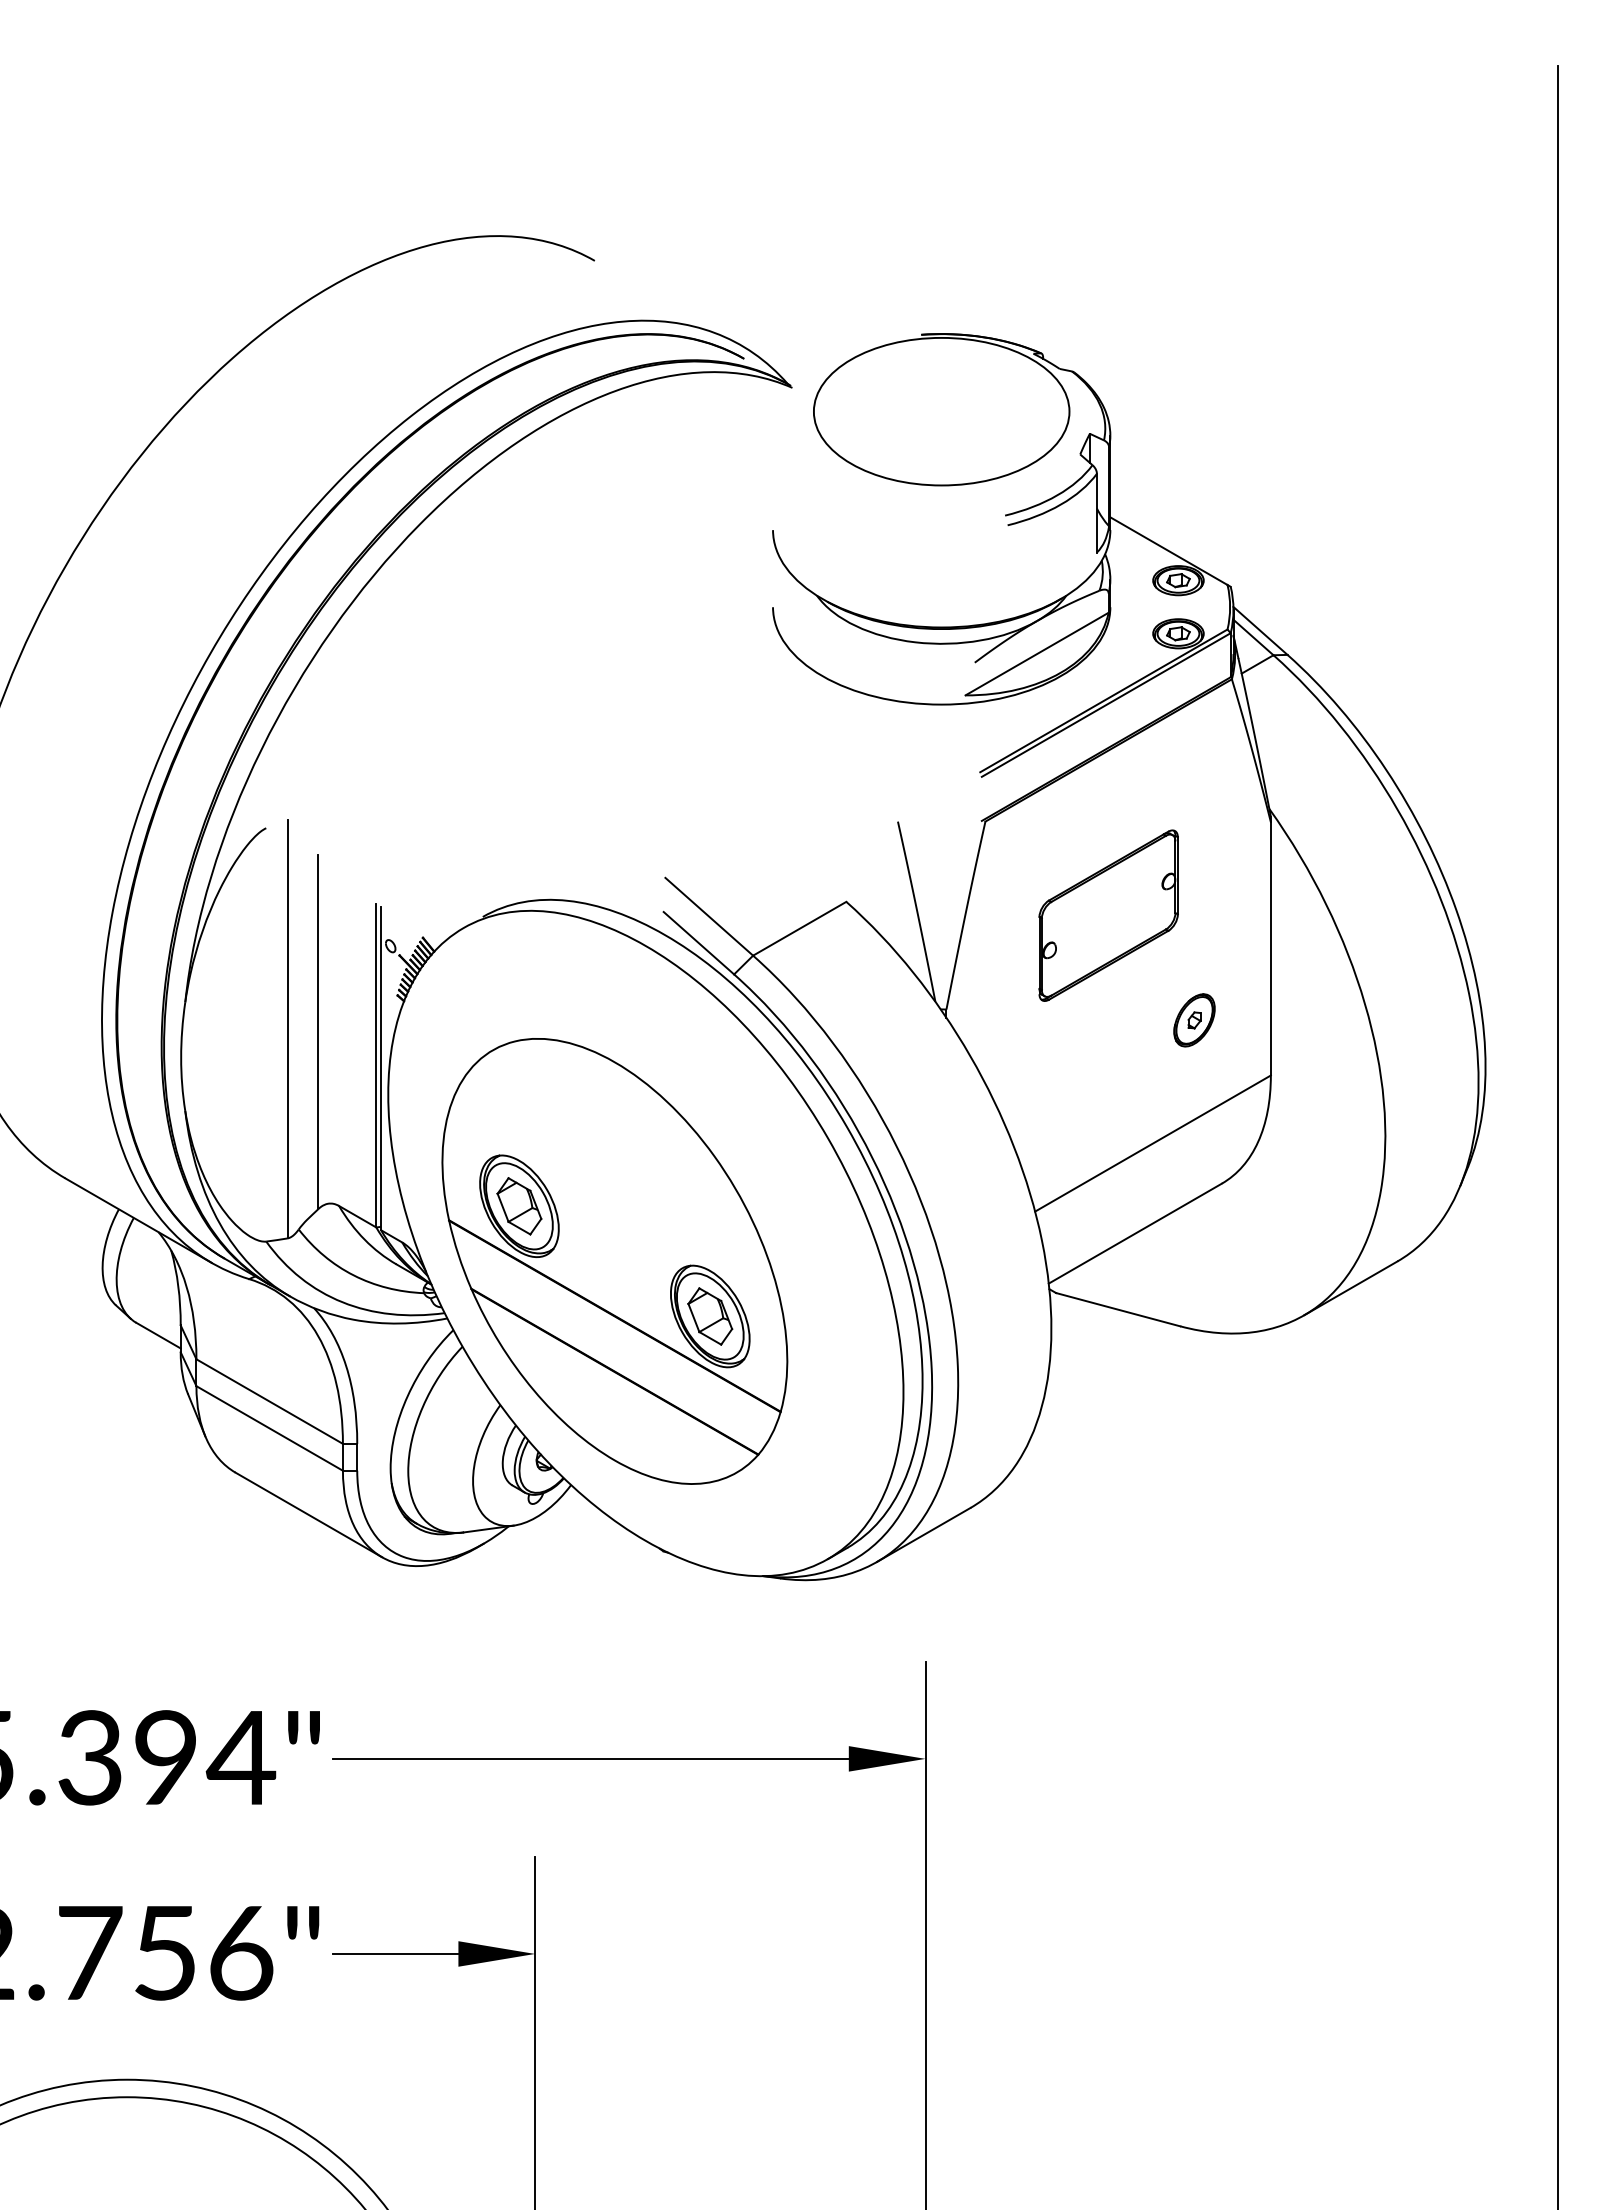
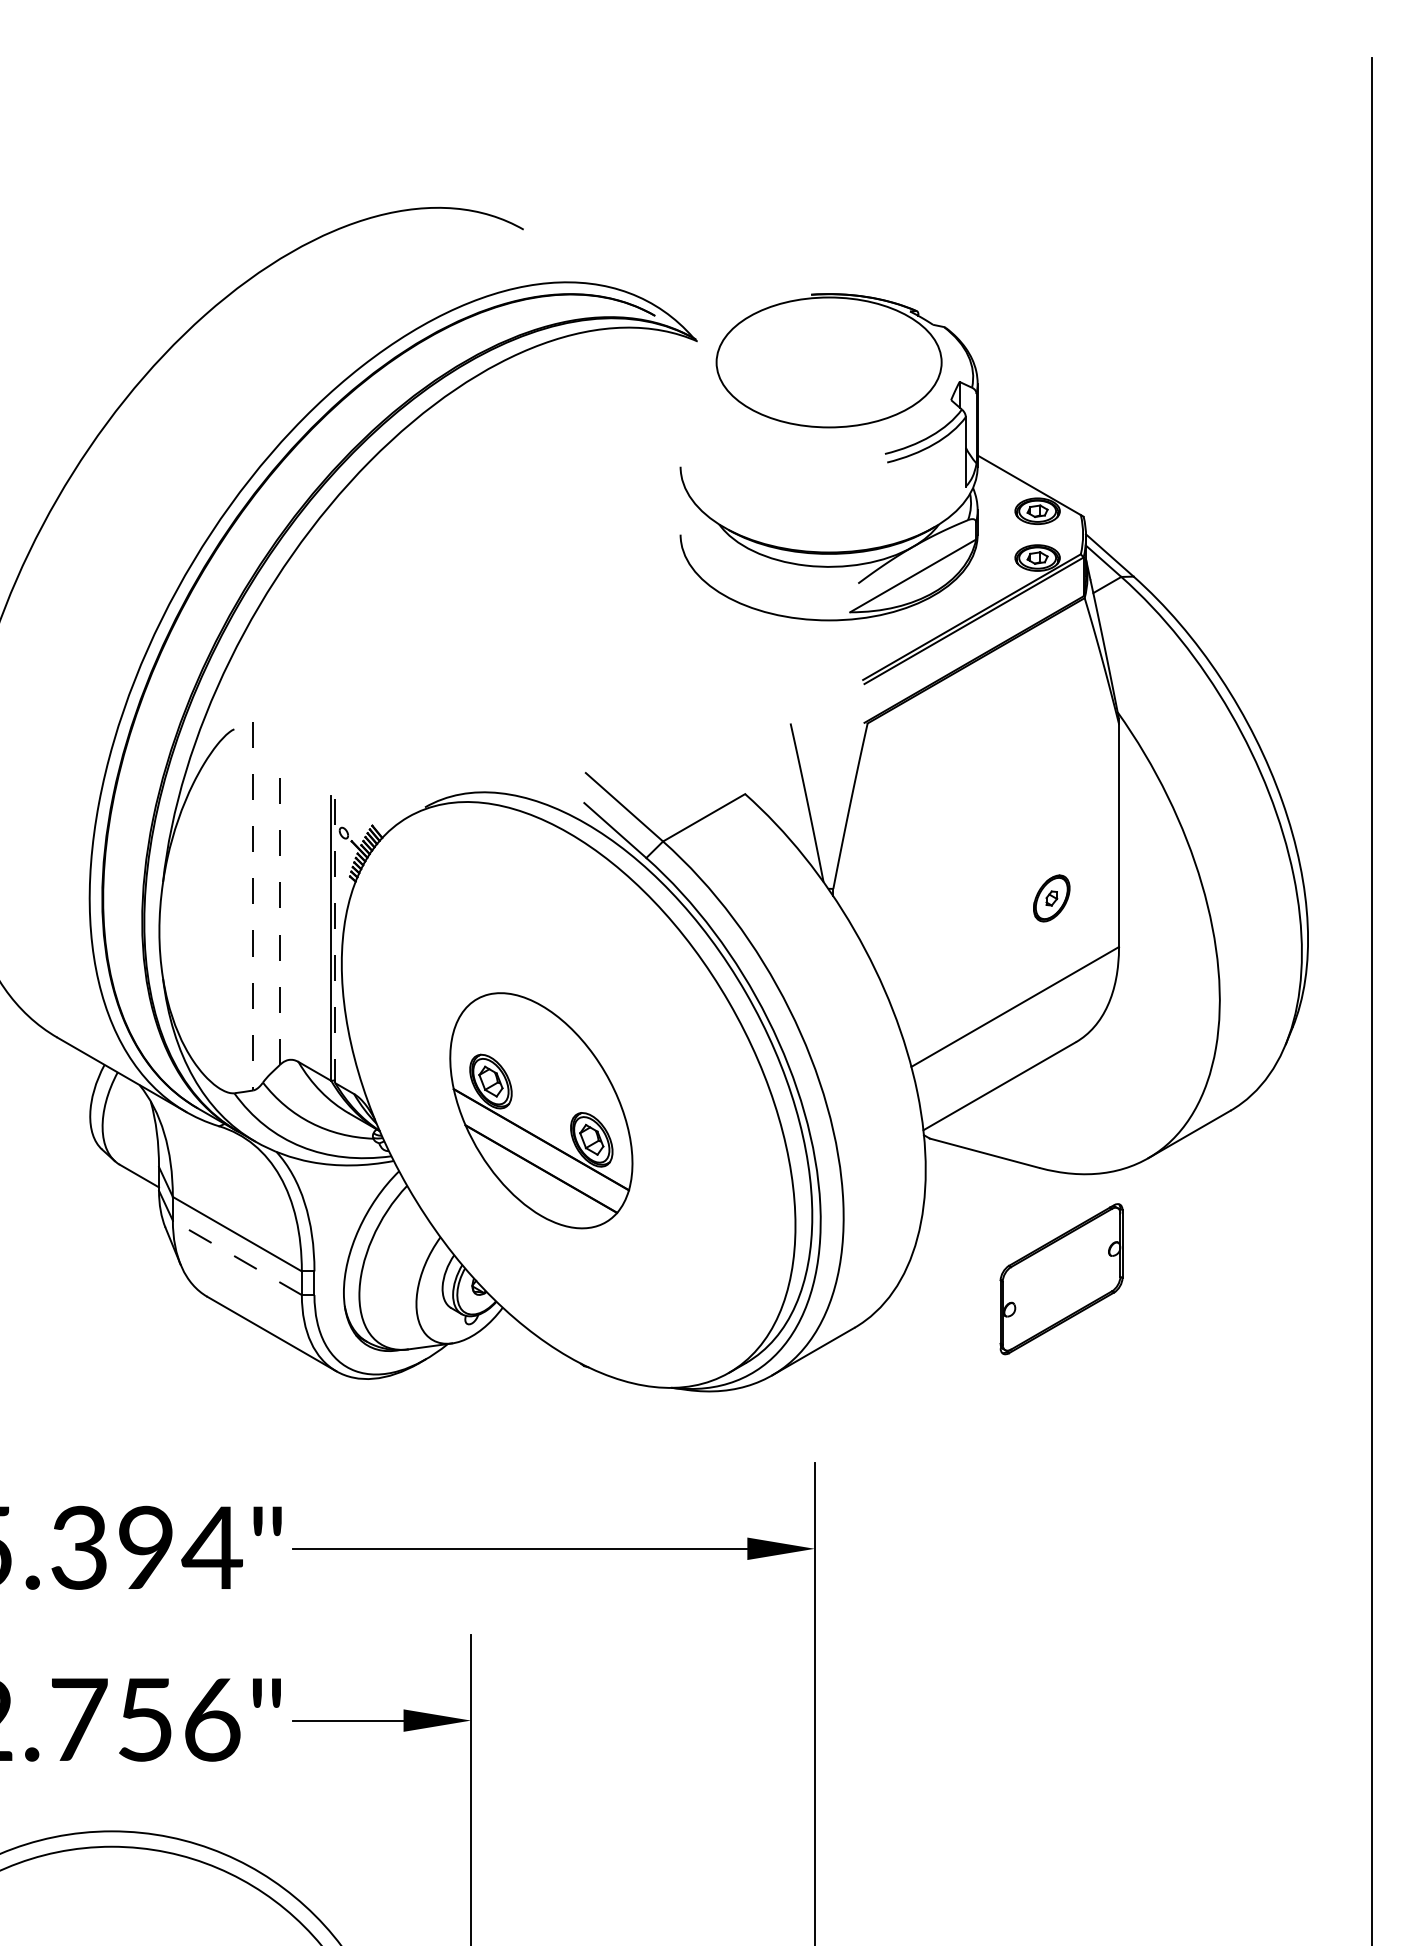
part: (1108, 915) -> (1061, 1279), moved
line: (287, 1029) -> (253, 906), solid -> dashed
line: (318, 1031) -> (280, 908), solid -> dashed
line: (381, 1068) -> (335, 940), solid -> dashed
part: (614, 1261) -> (541, 1110), size x0.6
line: (269, 1428) -> (237, 1257), solid -> dashed

